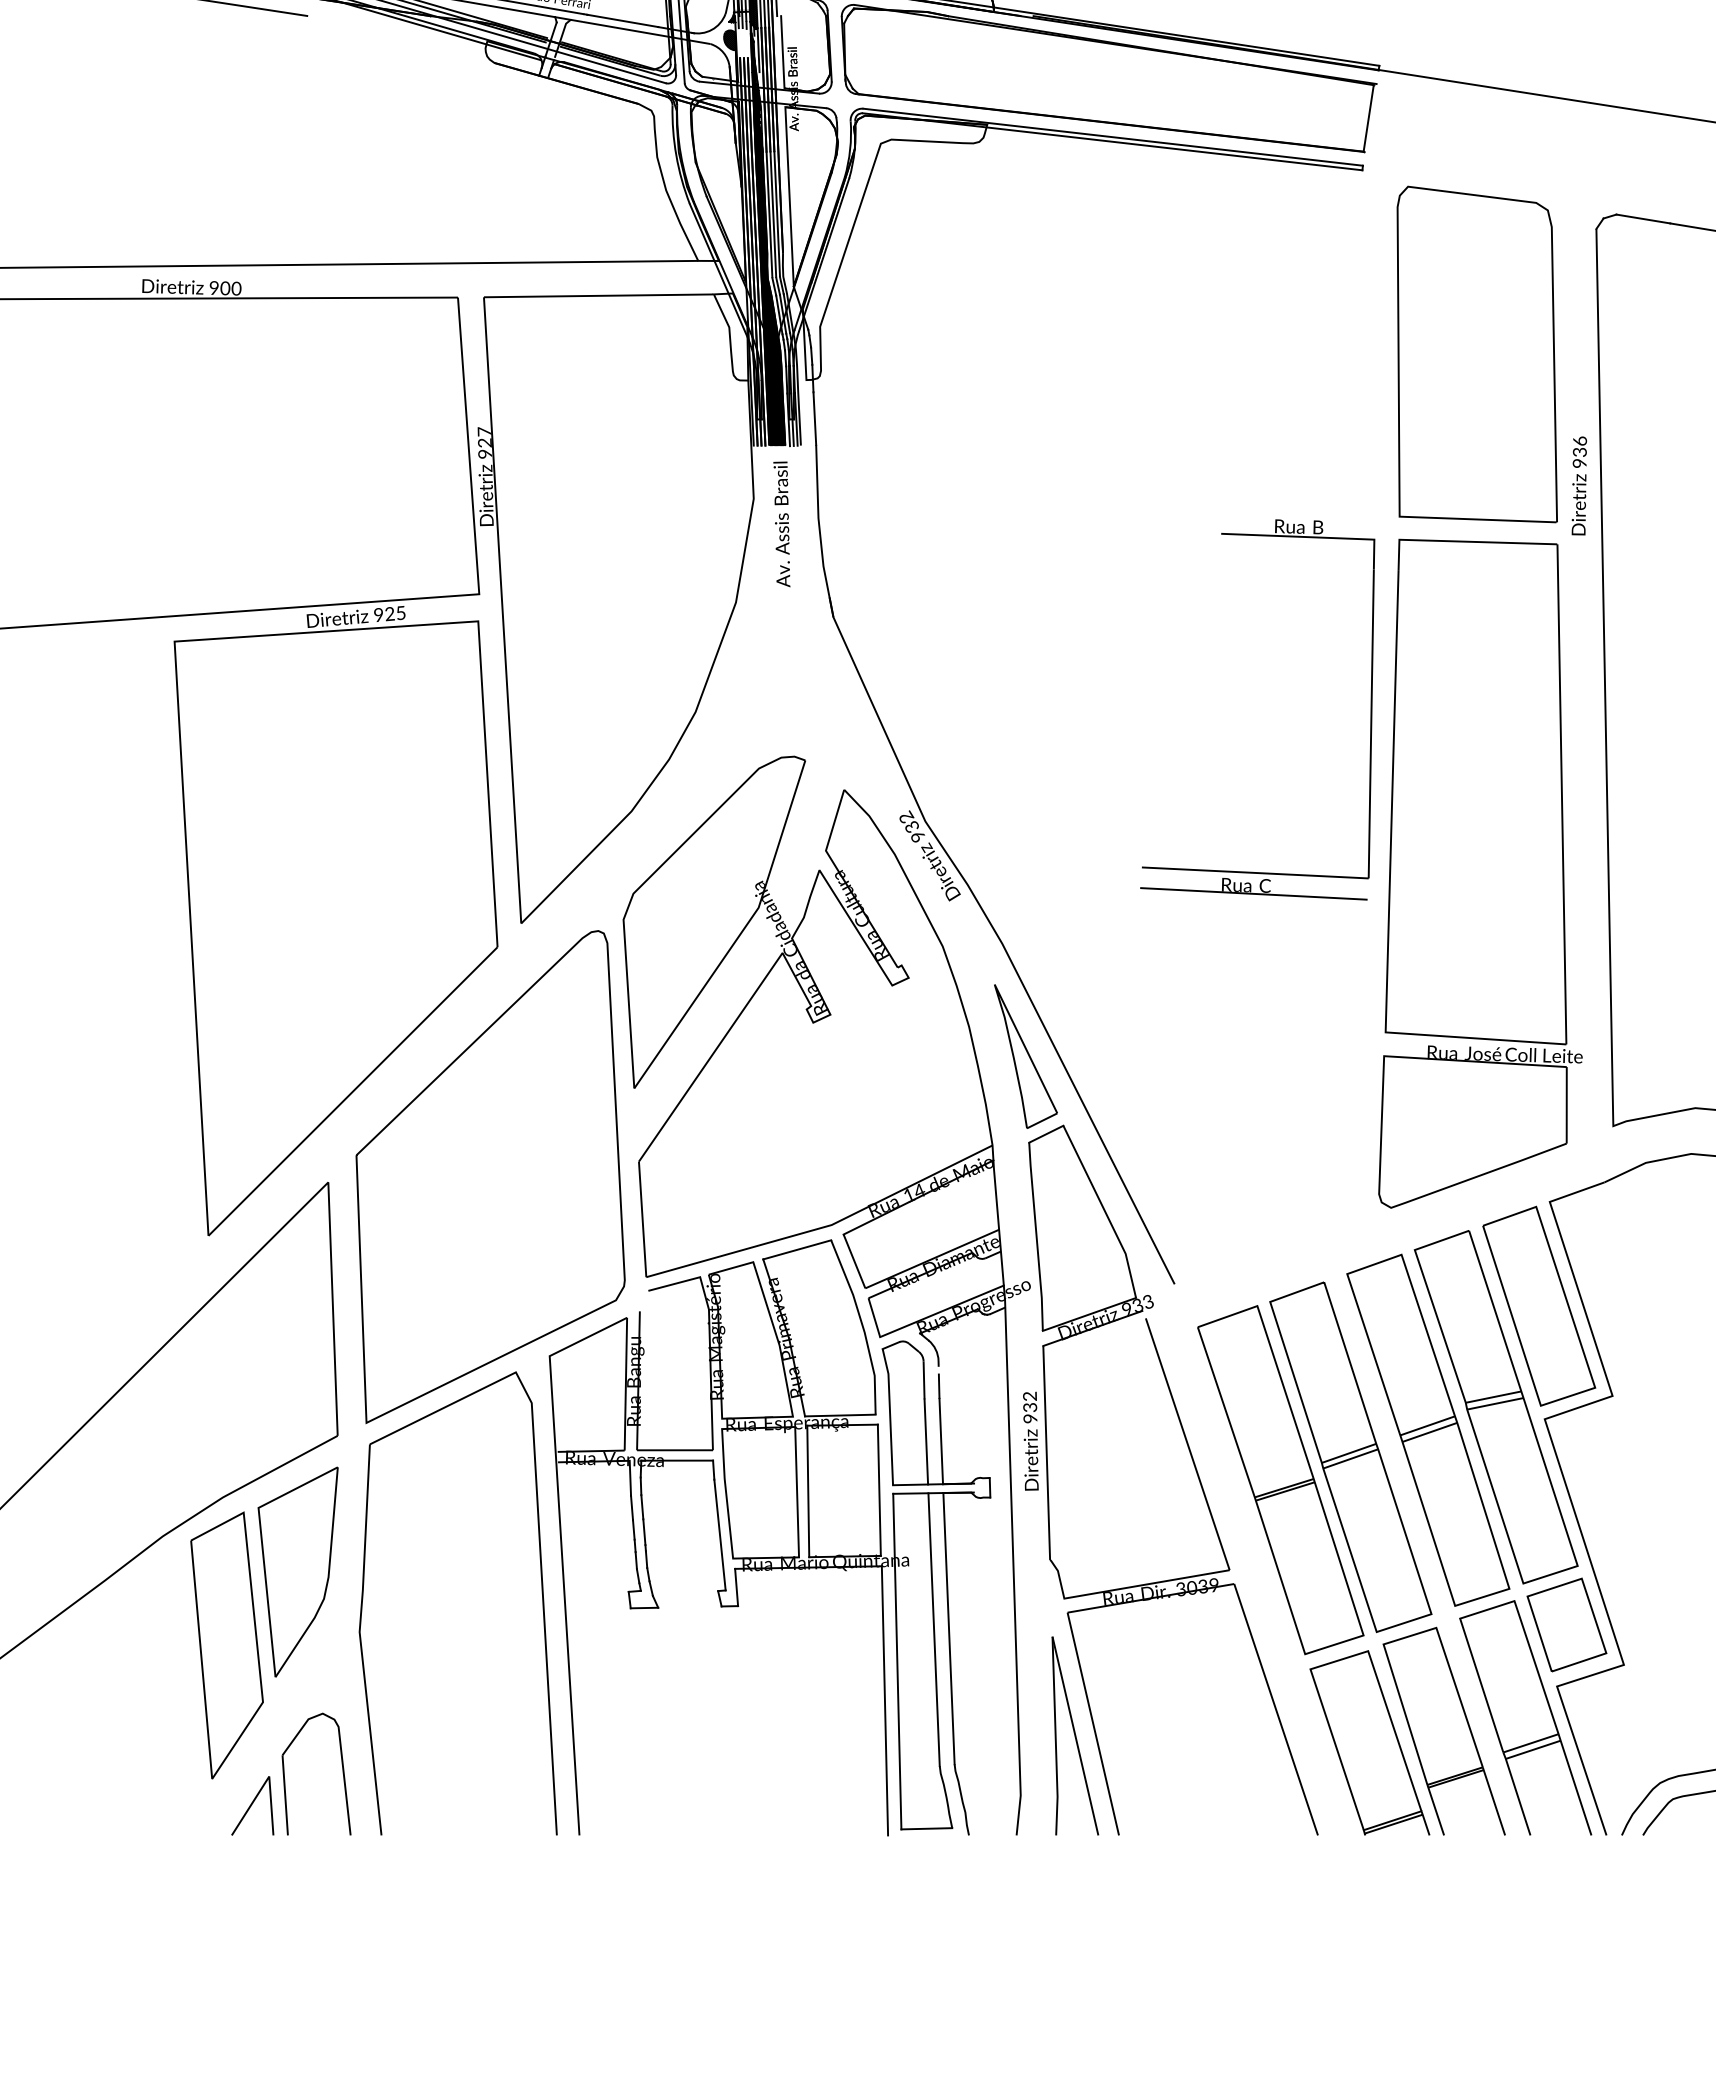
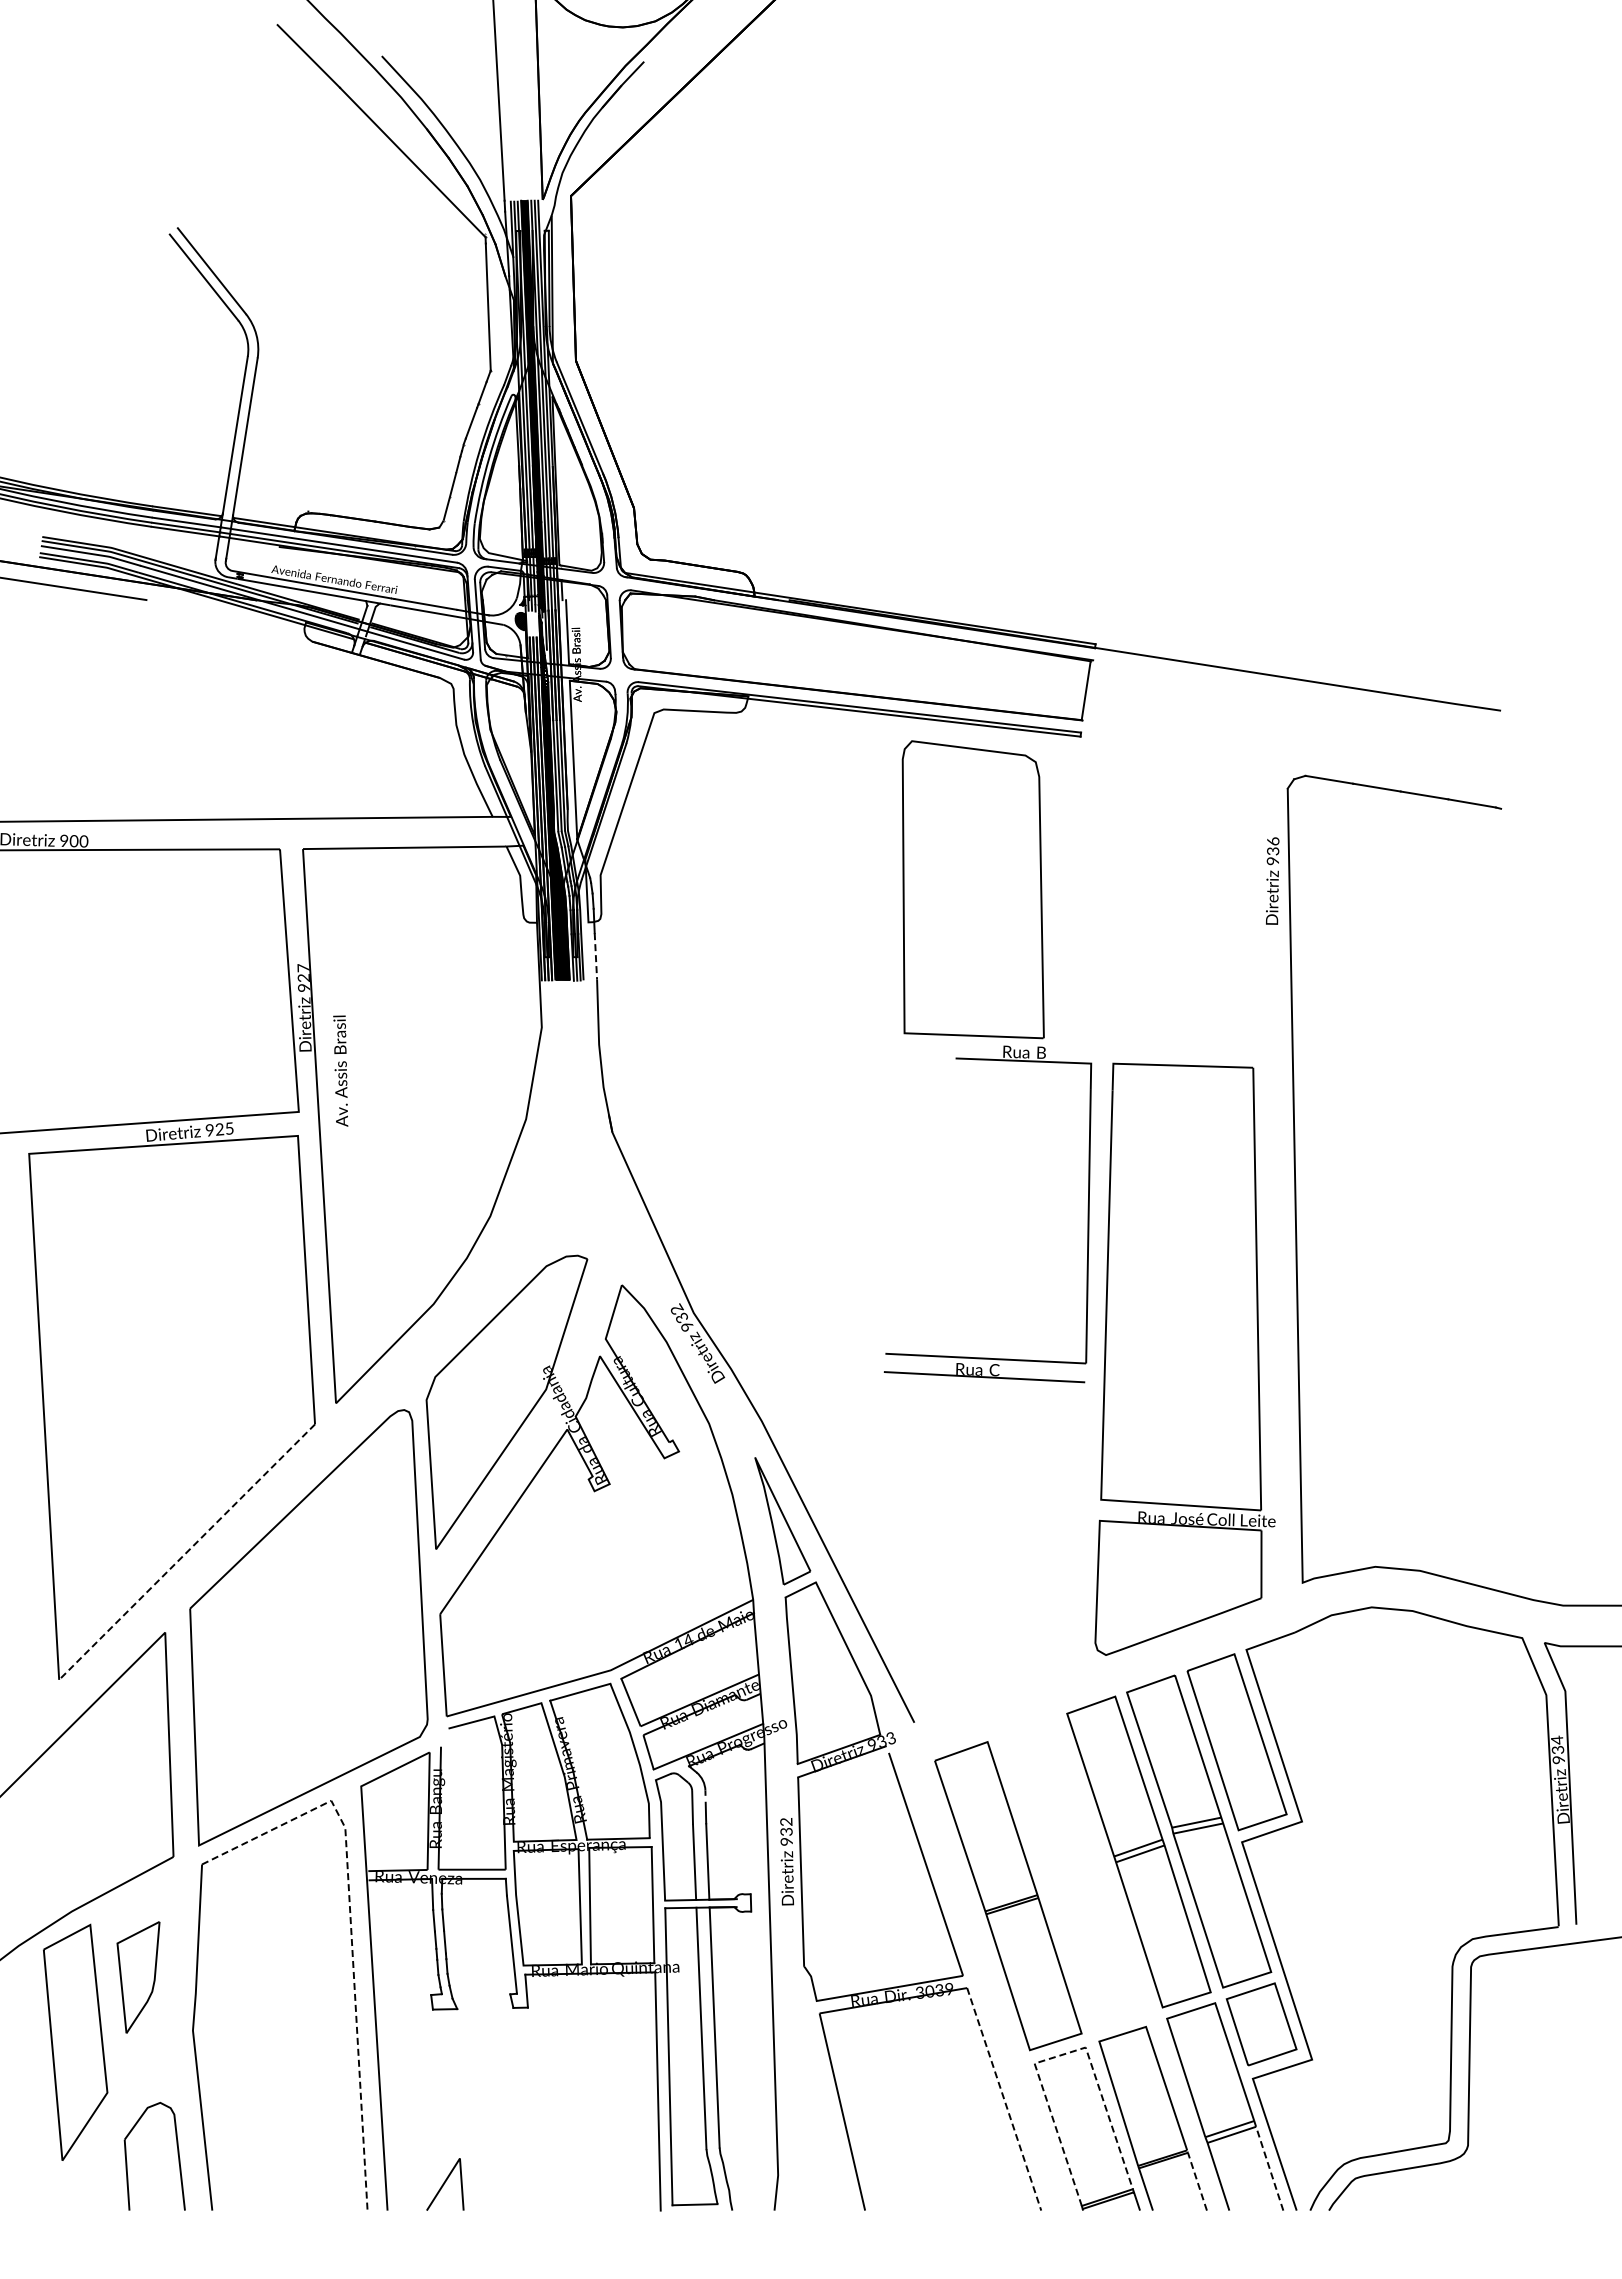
curve: (1399, 354) -> (904, 889), moved
line: (814, 418) -> (595, 956), solid -> dashed
text: (1579, 485) -> (1272, 880), moved
text: (781, 523) -> (340, 1070), moved
line: (353, 1091) -> (187, 1552), solid -> dashed
part: (1350, 1456) -> (1070, 1875), removed
line: (538, 1518) -> (351, 1930), solid -> dashed
part: (298, 1572) -> (138, 1977), size x0.6
line: (1339, 1660) -> (1060, 2055), solid -> dashed
line: (1276, 1709) -> (1004, 2099), solid -> dashed
part: (1075, 1735) -> (826, 2122), removed
line: (1574, 1783) -> (1268, 2164), solid -> dashed
line: (1493, 1800) -> (1196, 2179), solid -> dashed
line: (252, 1804) -> (445, 2183), moved

